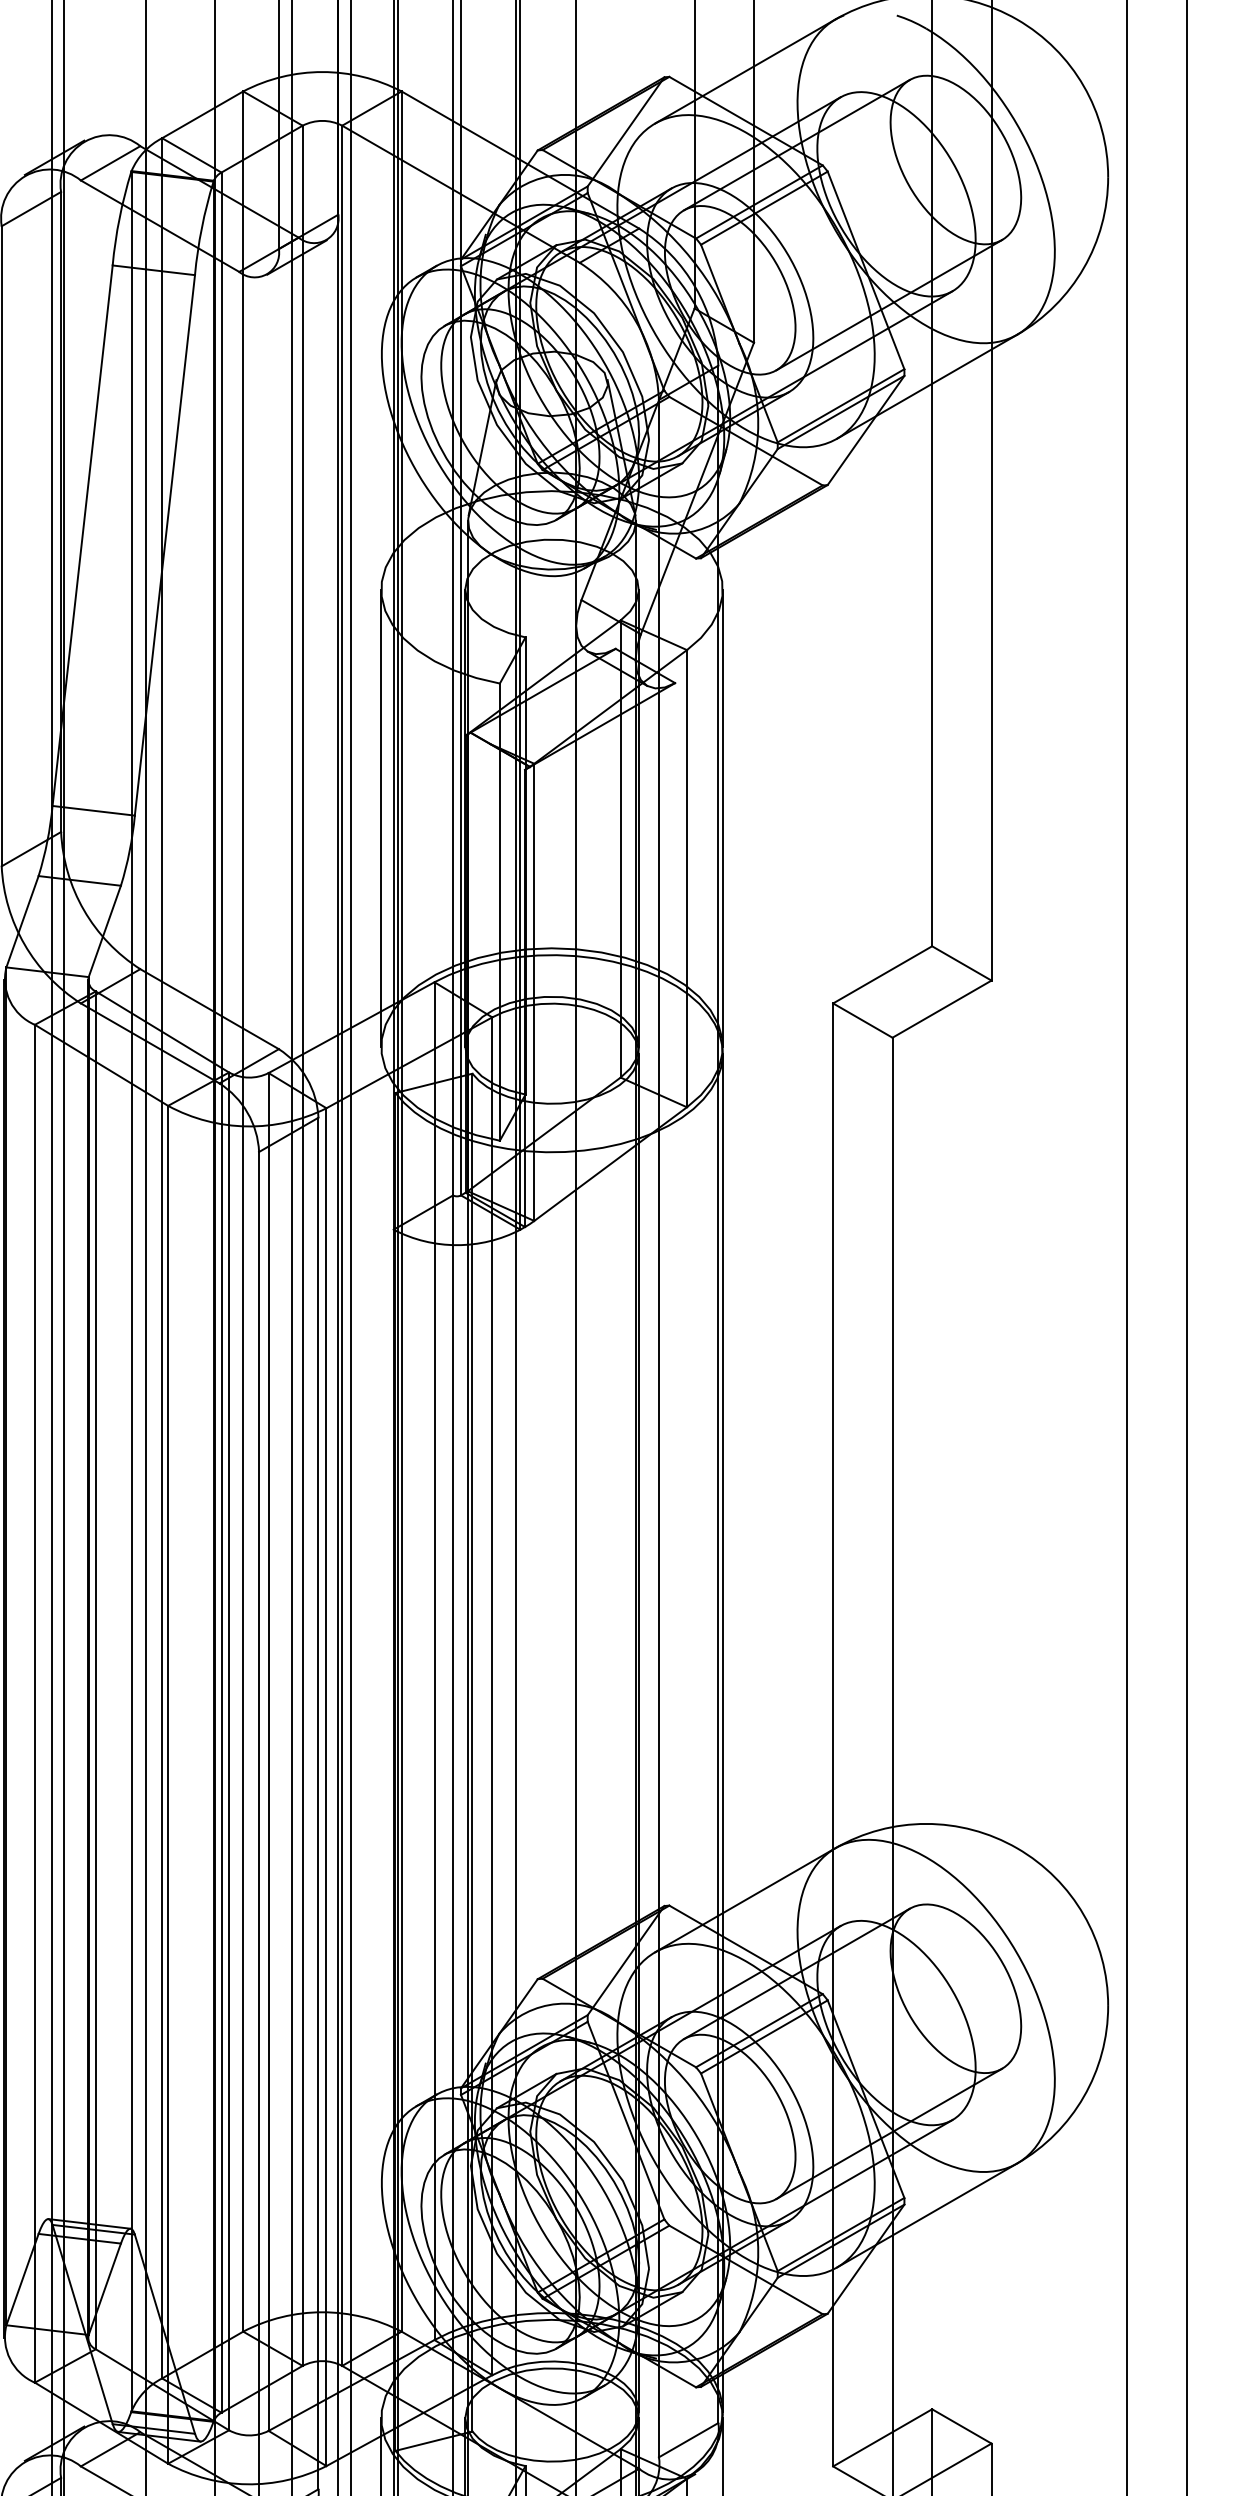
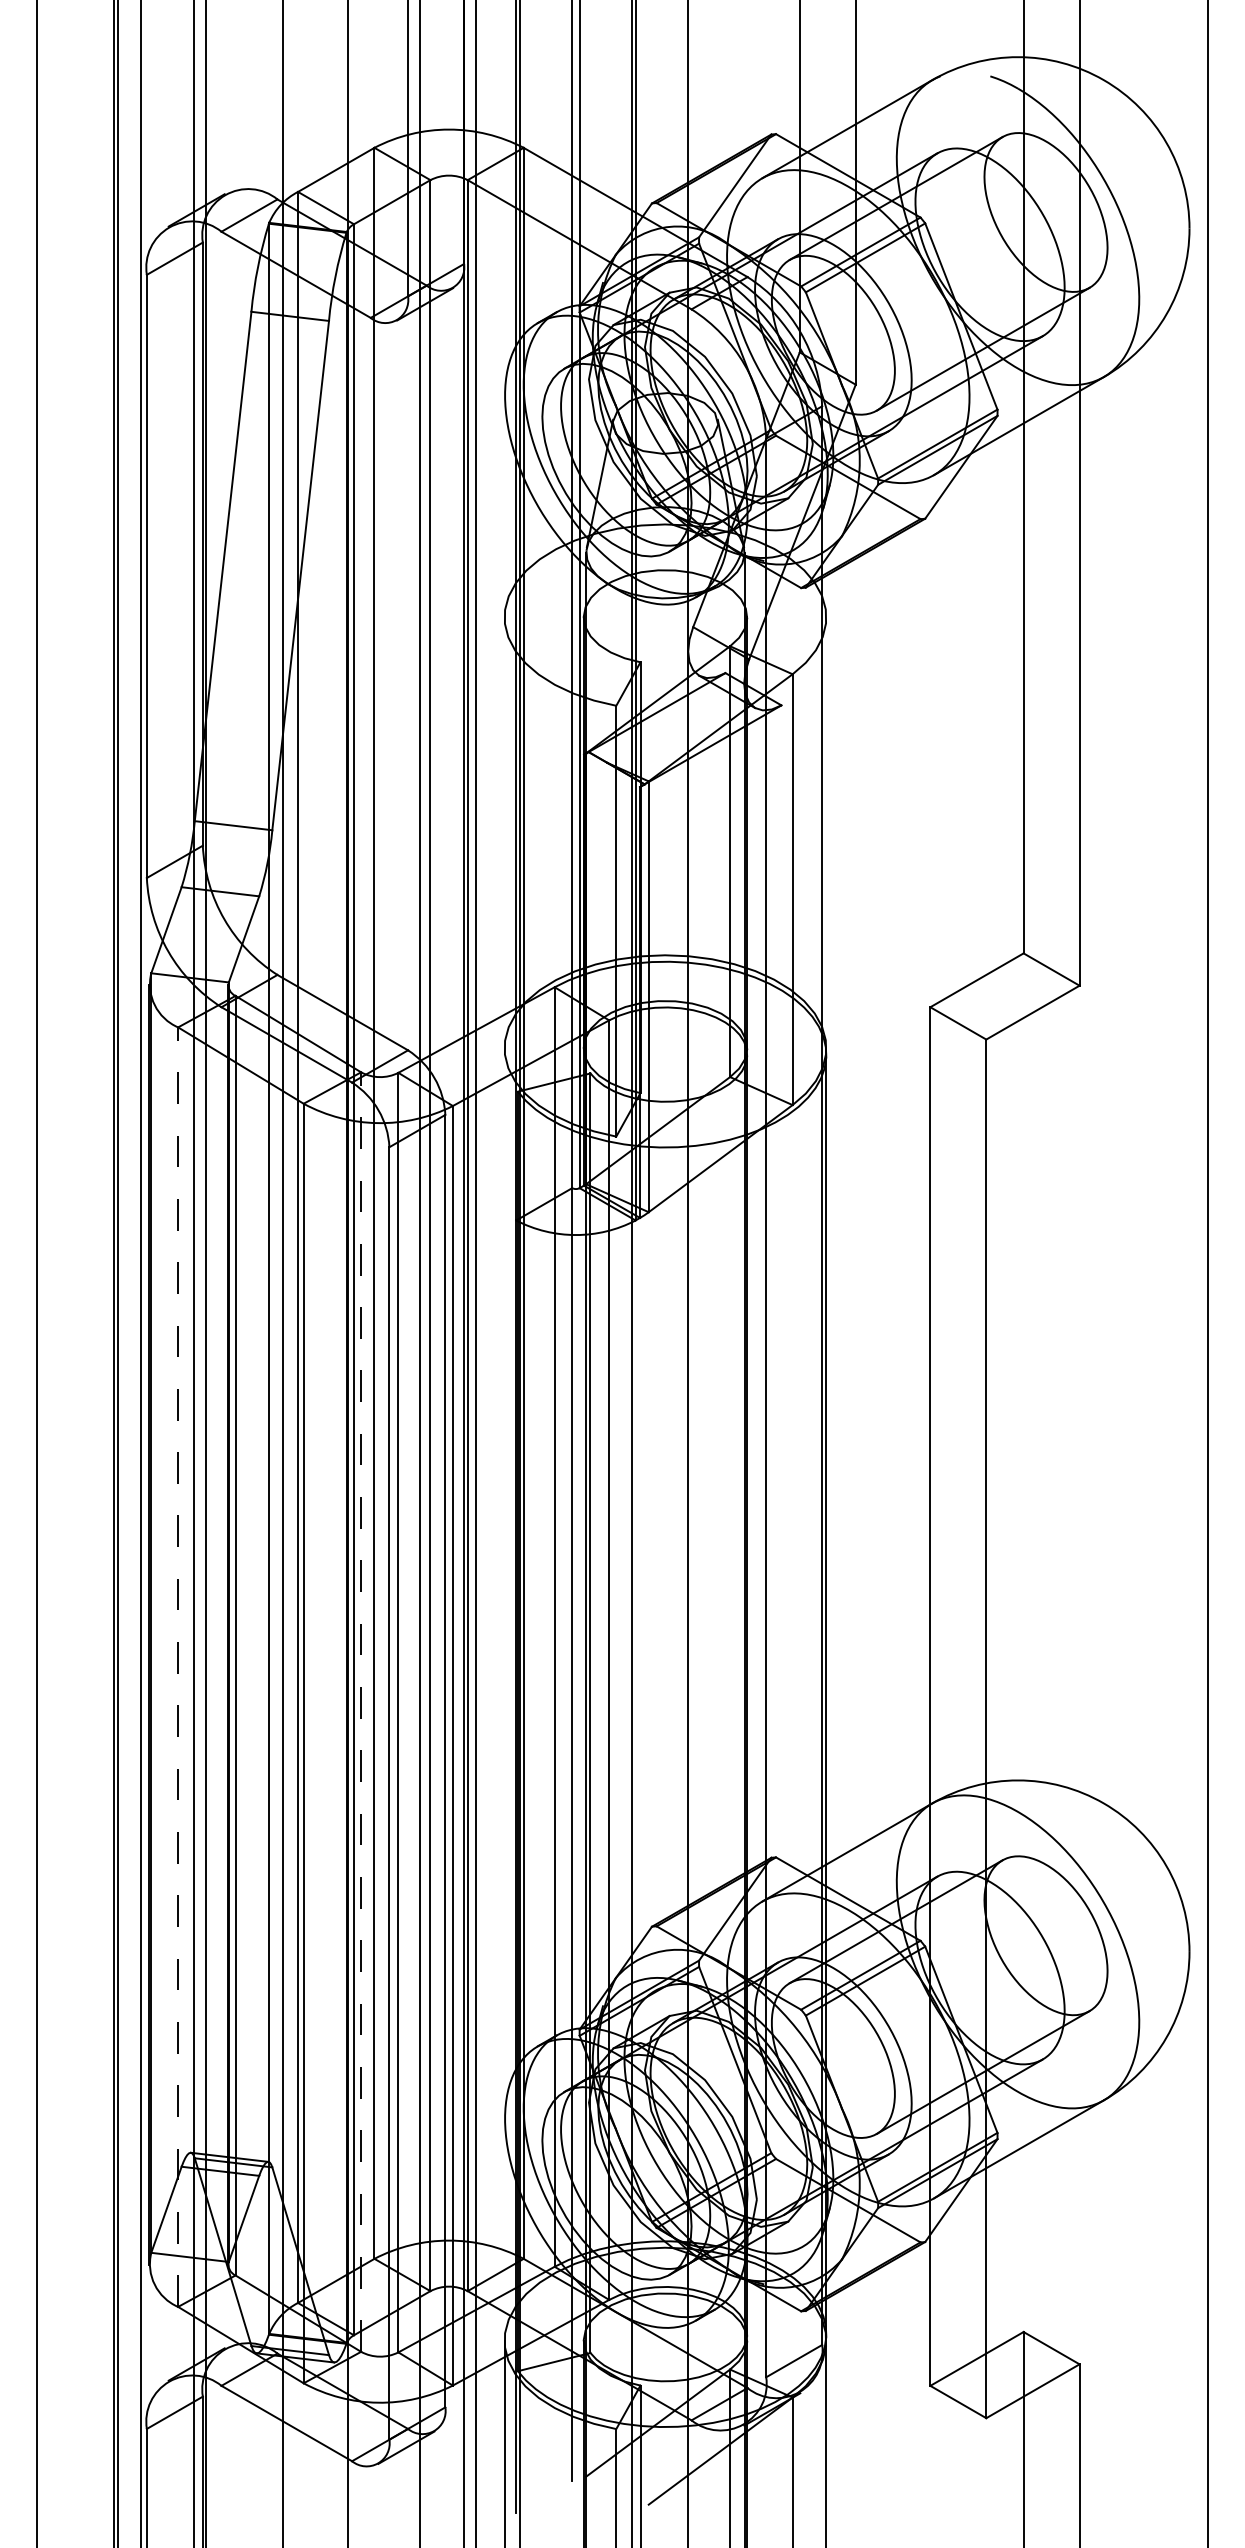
line: (381, 818) -> (504, 832), removed
line: (722, 818) -> (826, 832), removed
line: (35, 1704) -> (178, 1667), solid -> dashed
line: (229, 1751) -> (361, 1712), solid -> dashed

